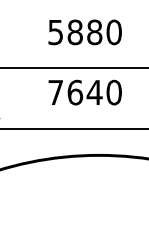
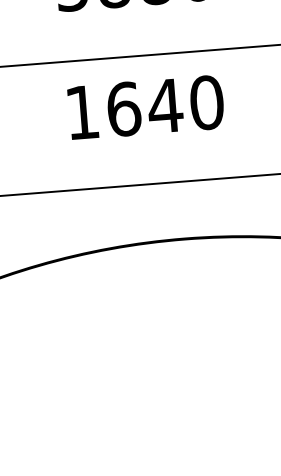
text: (55, 92) -> (81, 112), 7640 -> 1640

